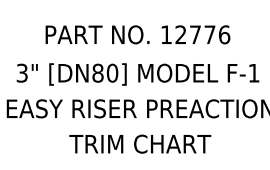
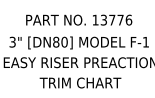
text: (180, 35) -> (103, 20), 12776 -> 13776

